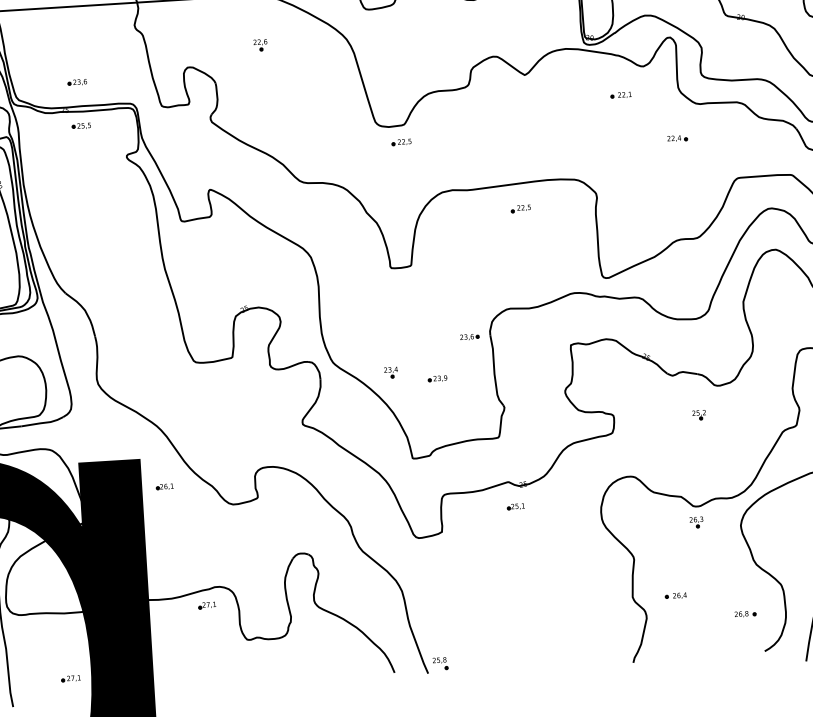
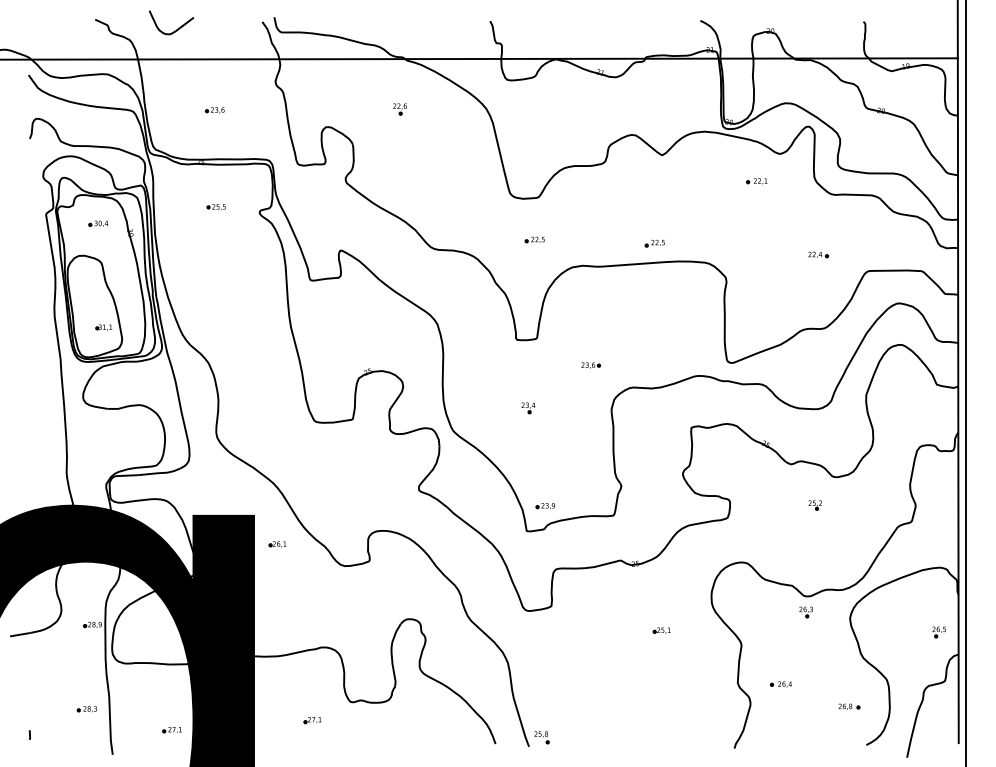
part: (76, 82) -> (214, 110), moved
part: (80, 125) -> (215, 206), moved
part: (677, 138) -> (818, 254), moved
part: (401, 141) -> (534, 239), moved
part: (520, 208) -> (654, 243), moved
part: (469, 337) -> (590, 365), moved
part: (391, 373) -> (528, 408), moved
part: (437, 379) -> (545, 506), moved
part: (515, 506) -> (661, 630), moved
part: (207, 605) -> (312, 720), moved

